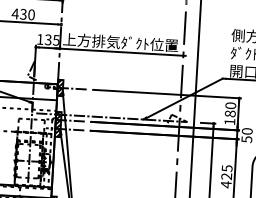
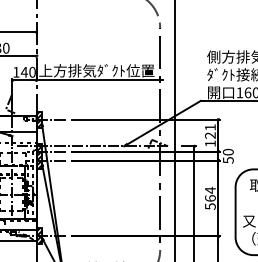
text: (51, 39) -> (27, 71), 135 -> 140
text: (230, 109) -> (210, 131), 180 -> 121
text: (226, 176) -> (210, 198), 425 -> 564

